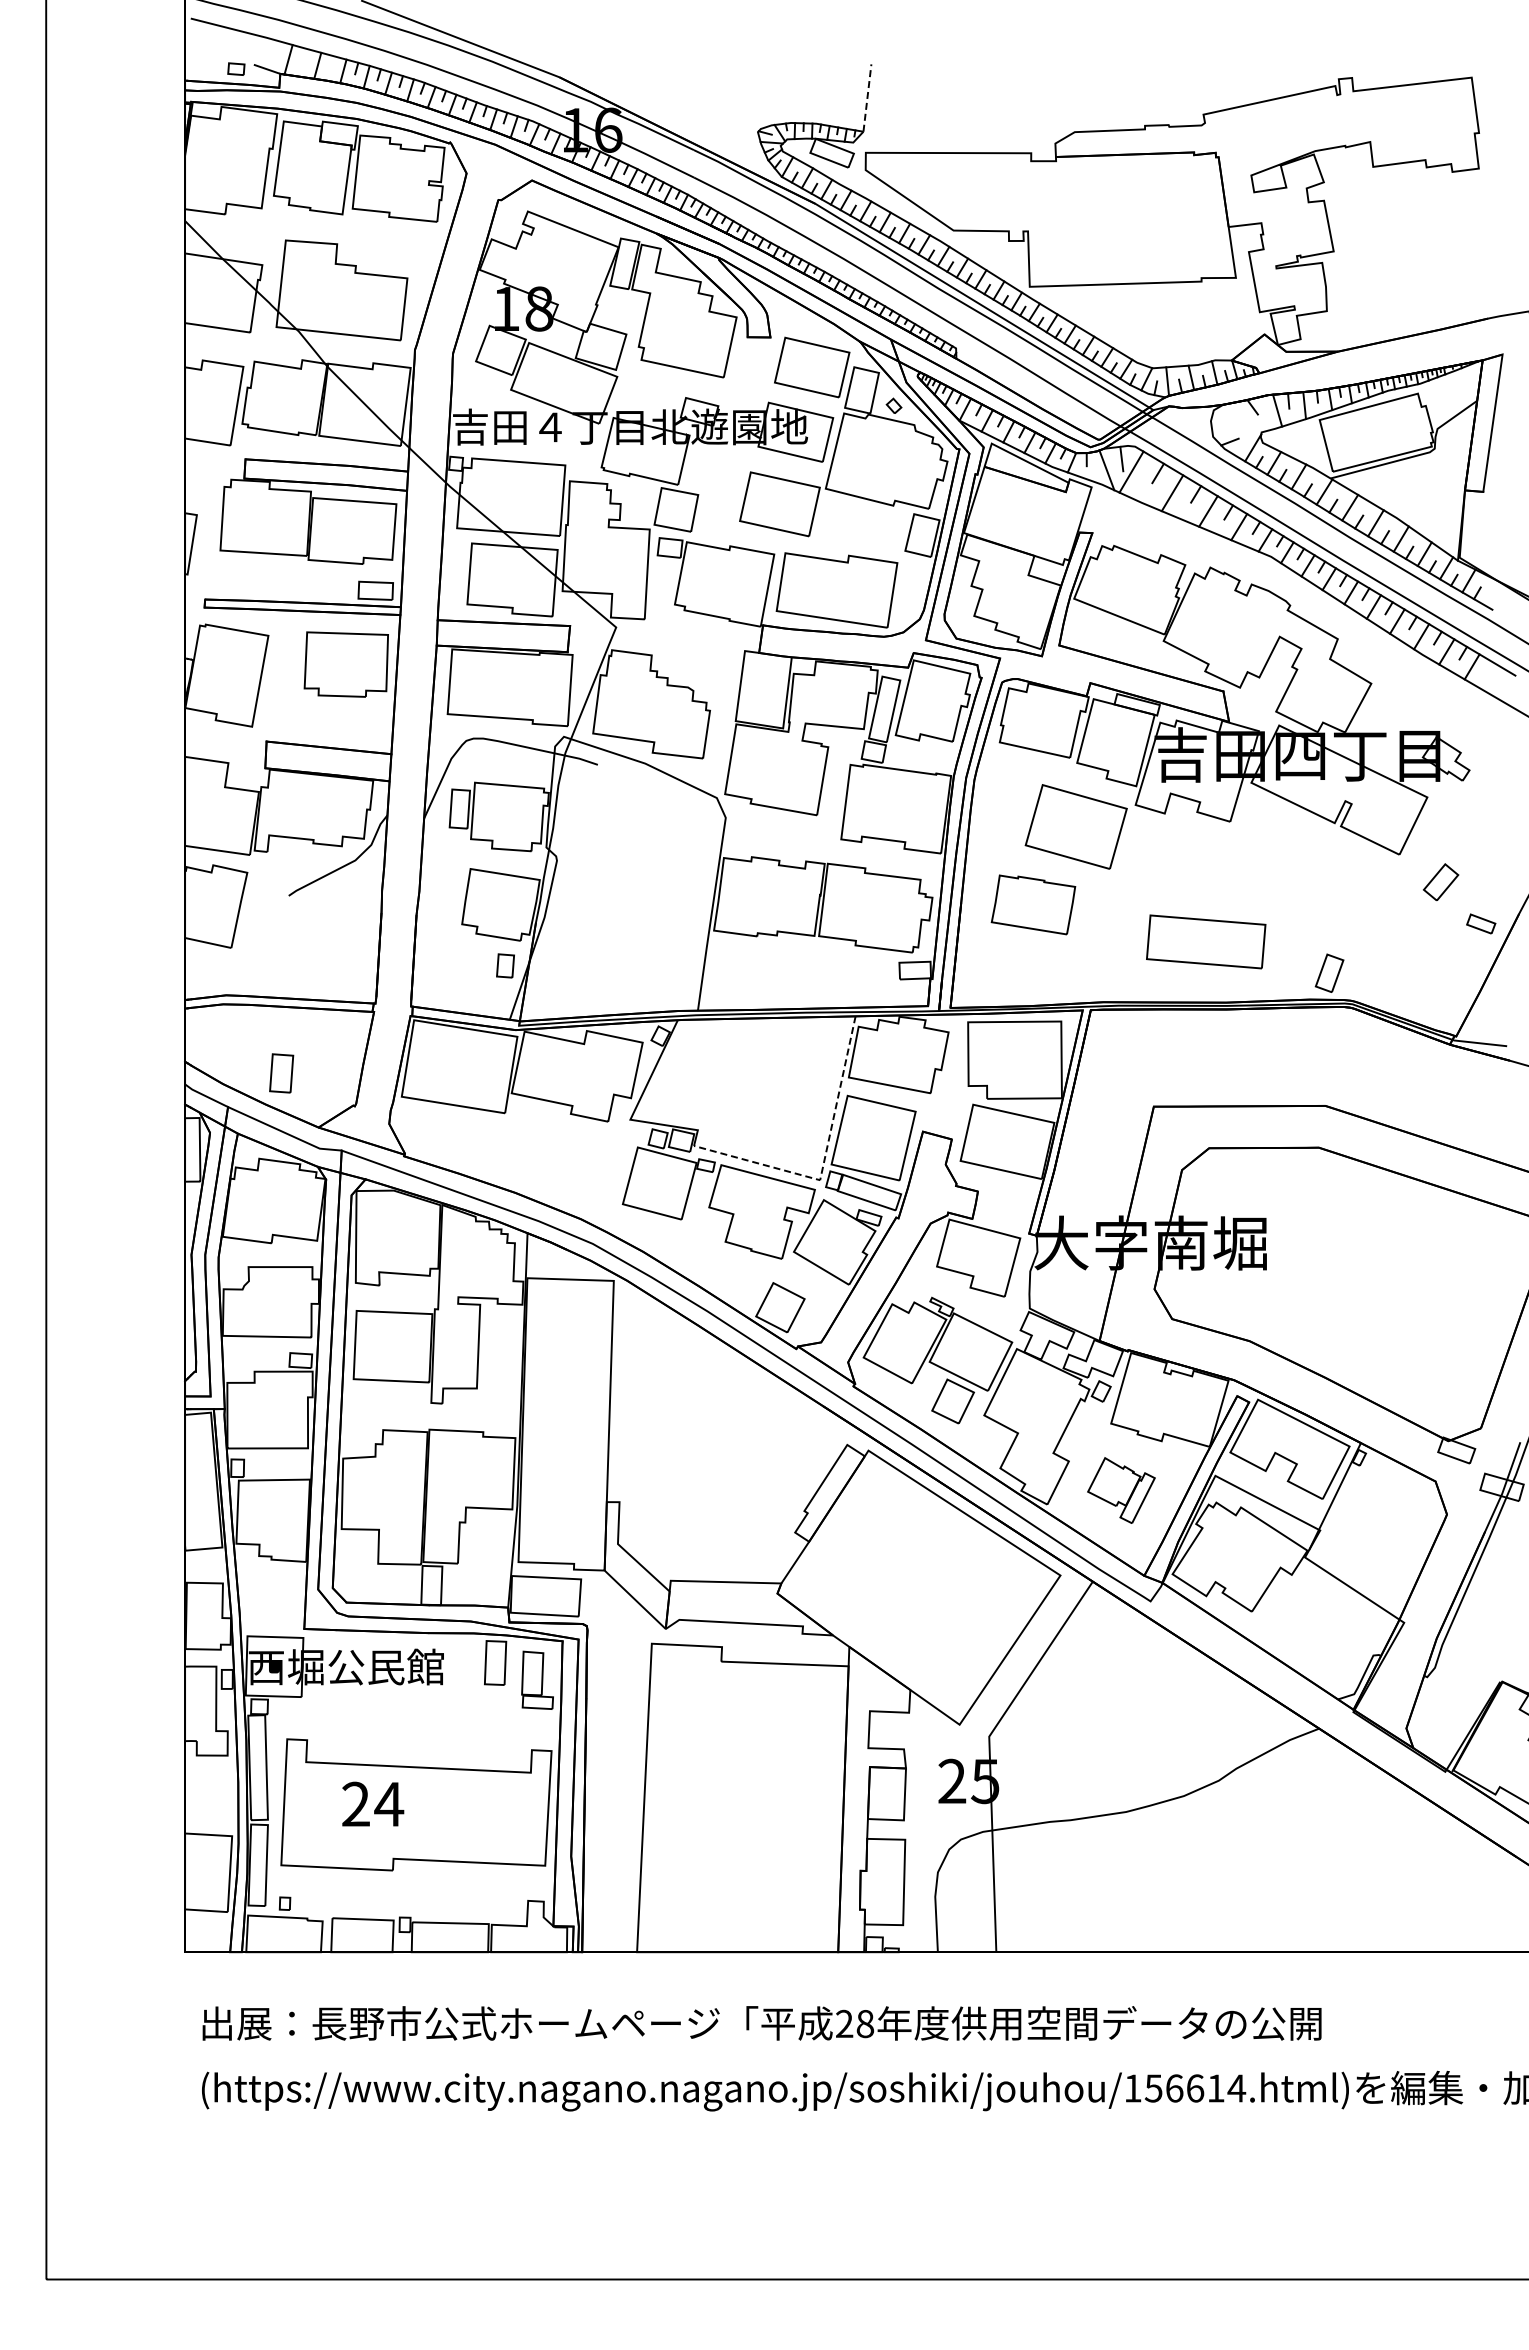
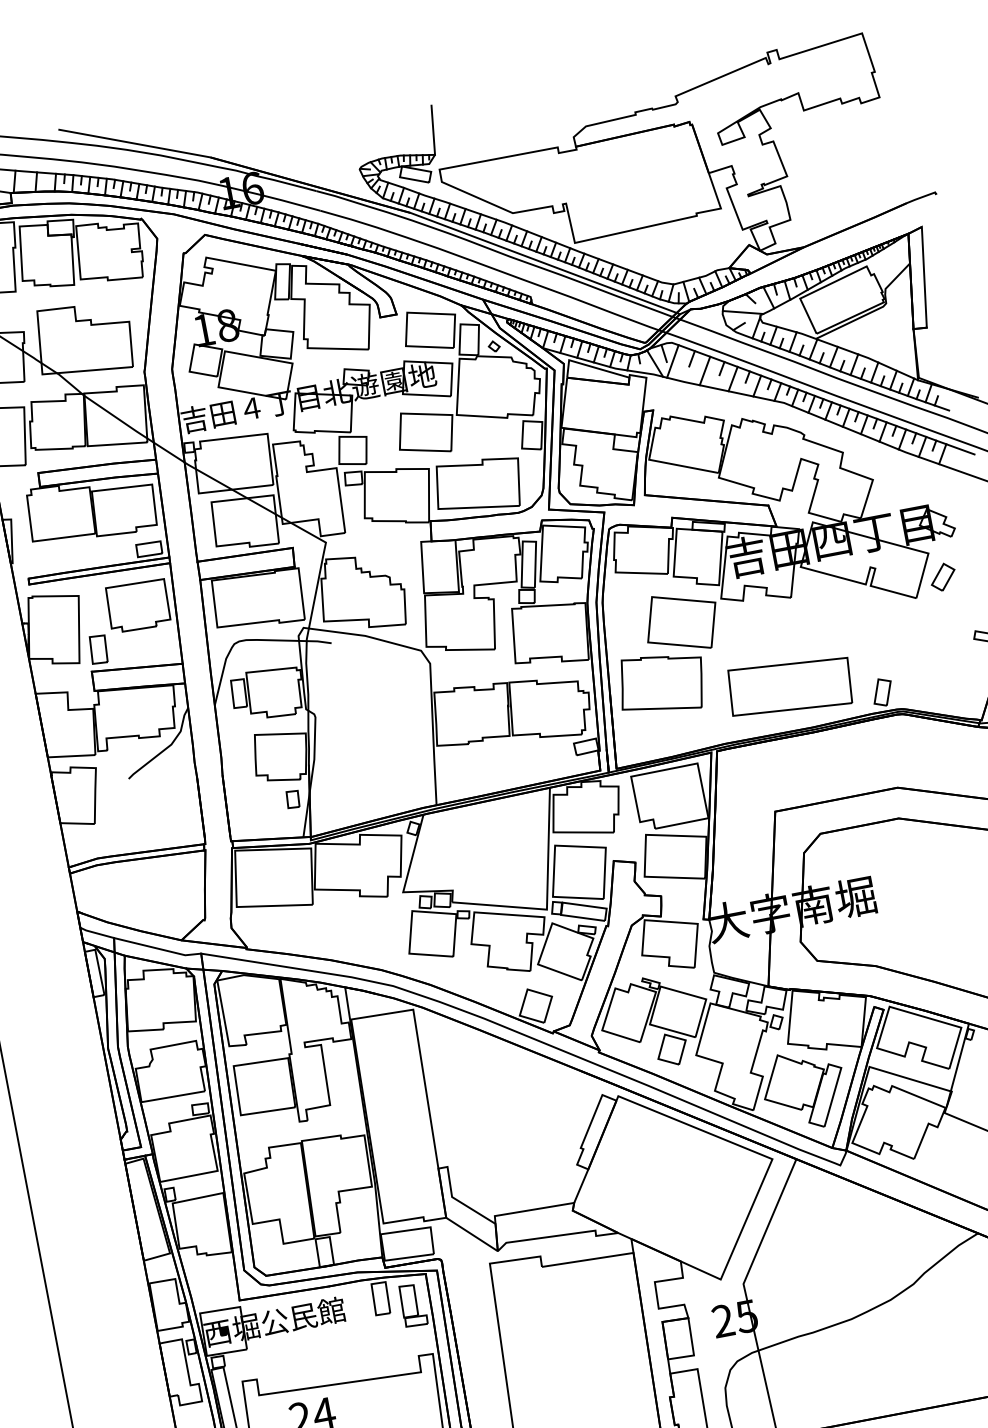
line: (867, 98) -> (433, 130), dashed -> solid
line: (1238, 423) -> (742, 312), added
part: (1441, 882) -> (943, 577), moved
part: (1033, 904) -> (661, 683), size x1.43
part: (1205, 941) -> (789, 686), size x1.43
part: (281, 1073) -> (98, 649), moved
line: (823, 1162) -> (546, 896), dashed -> solid
part: (1121, 1490) -> (804, 1090), size x1.67

